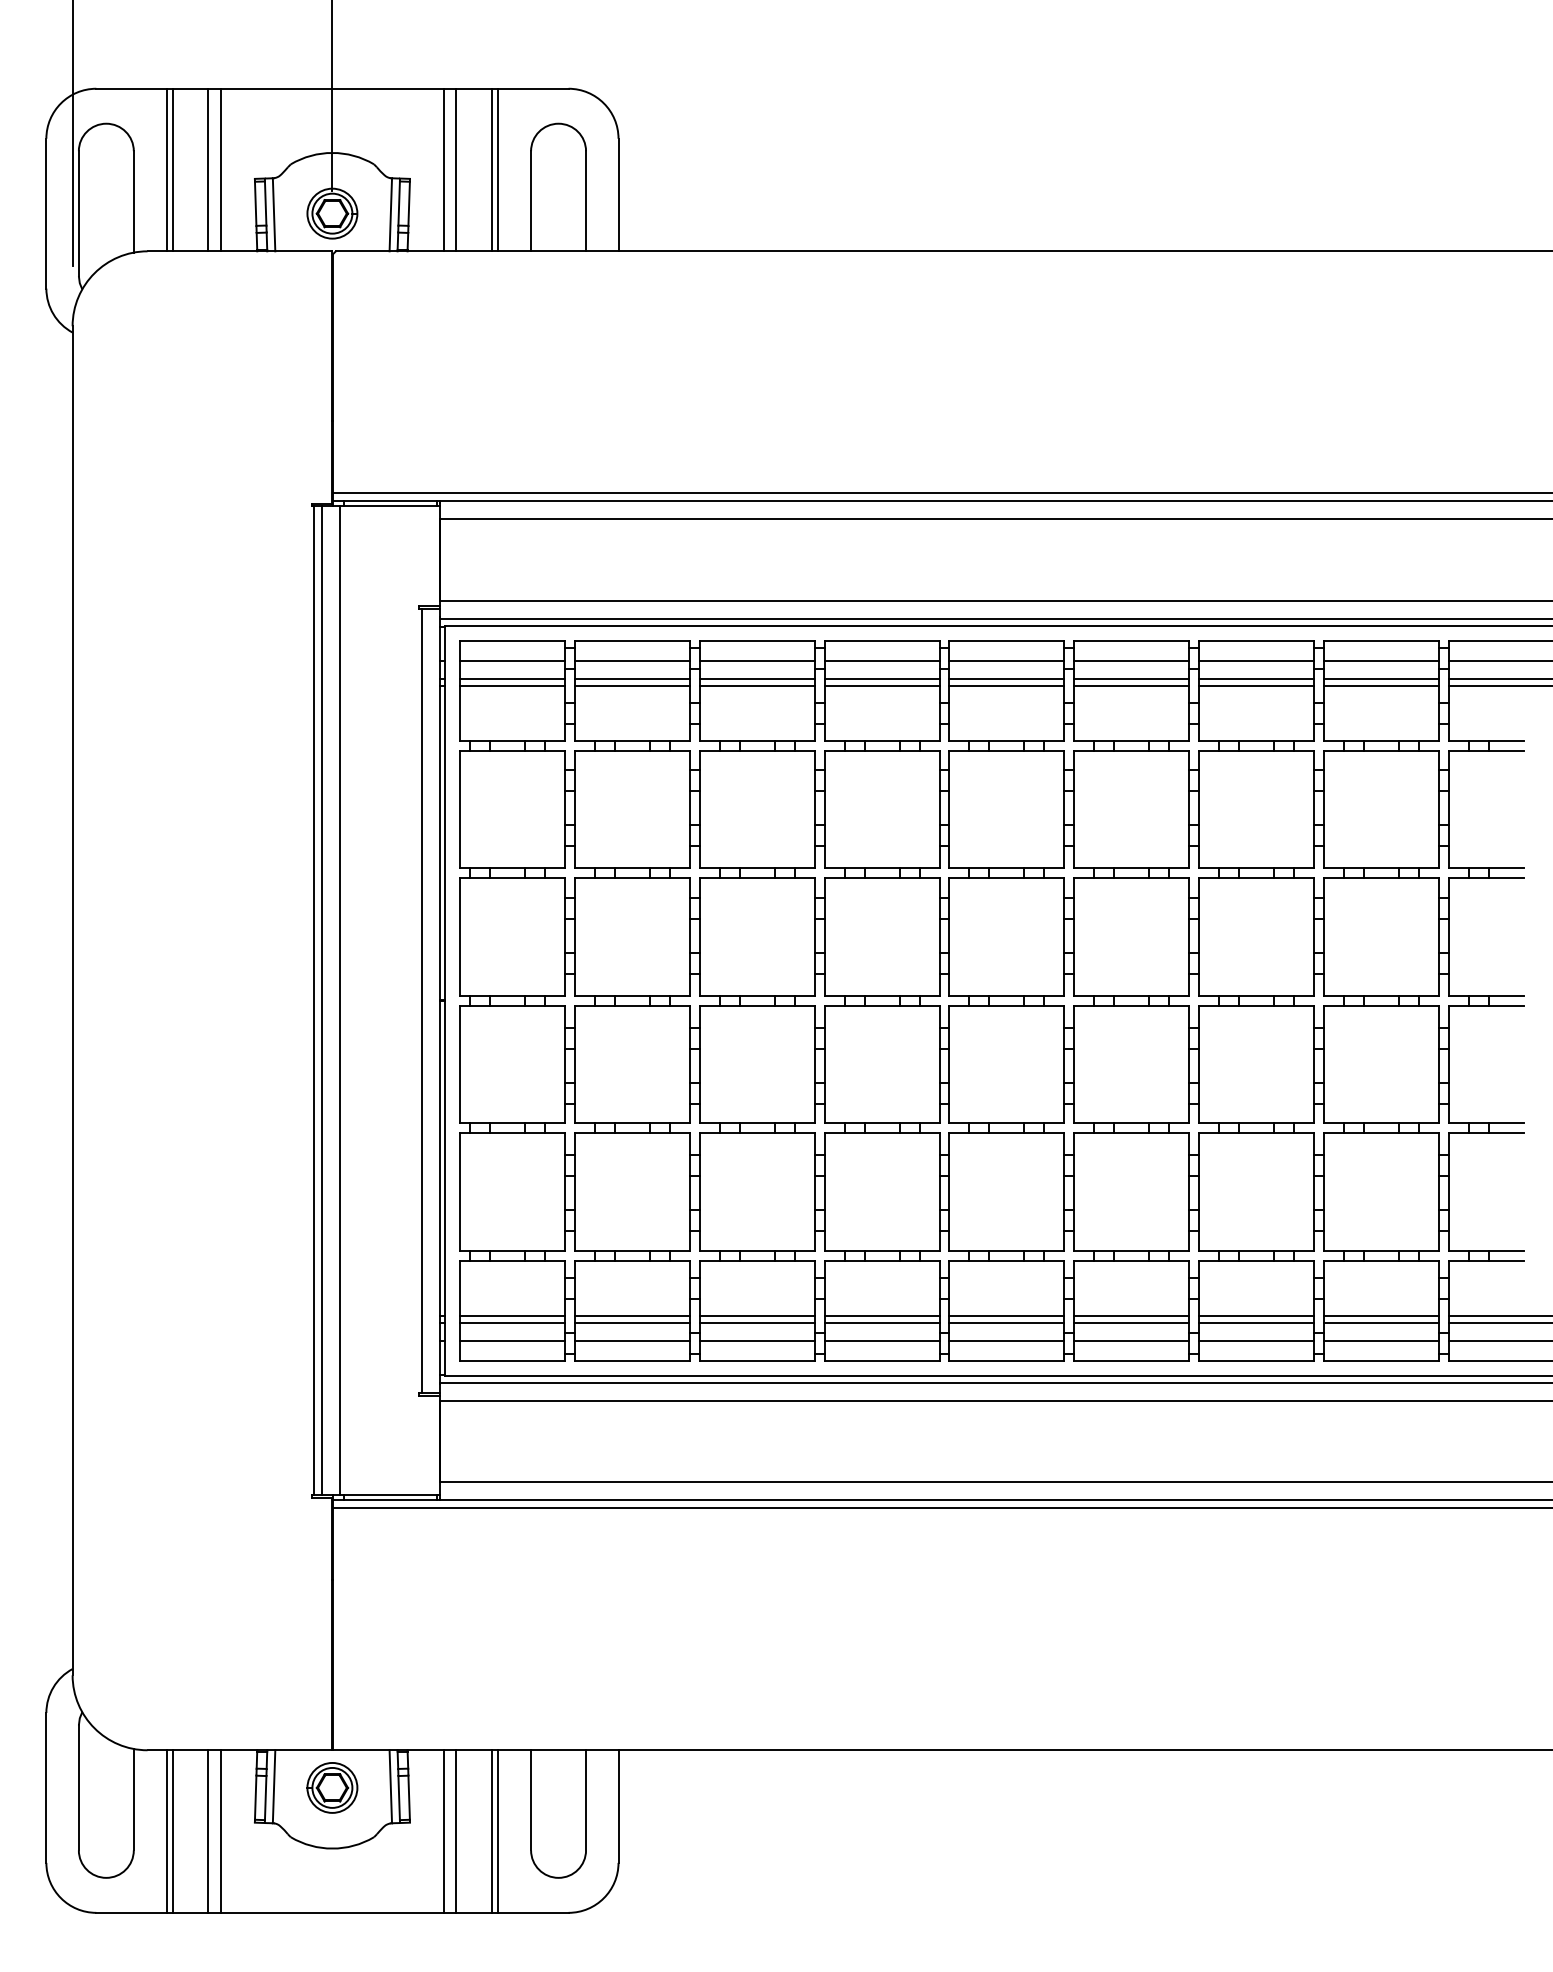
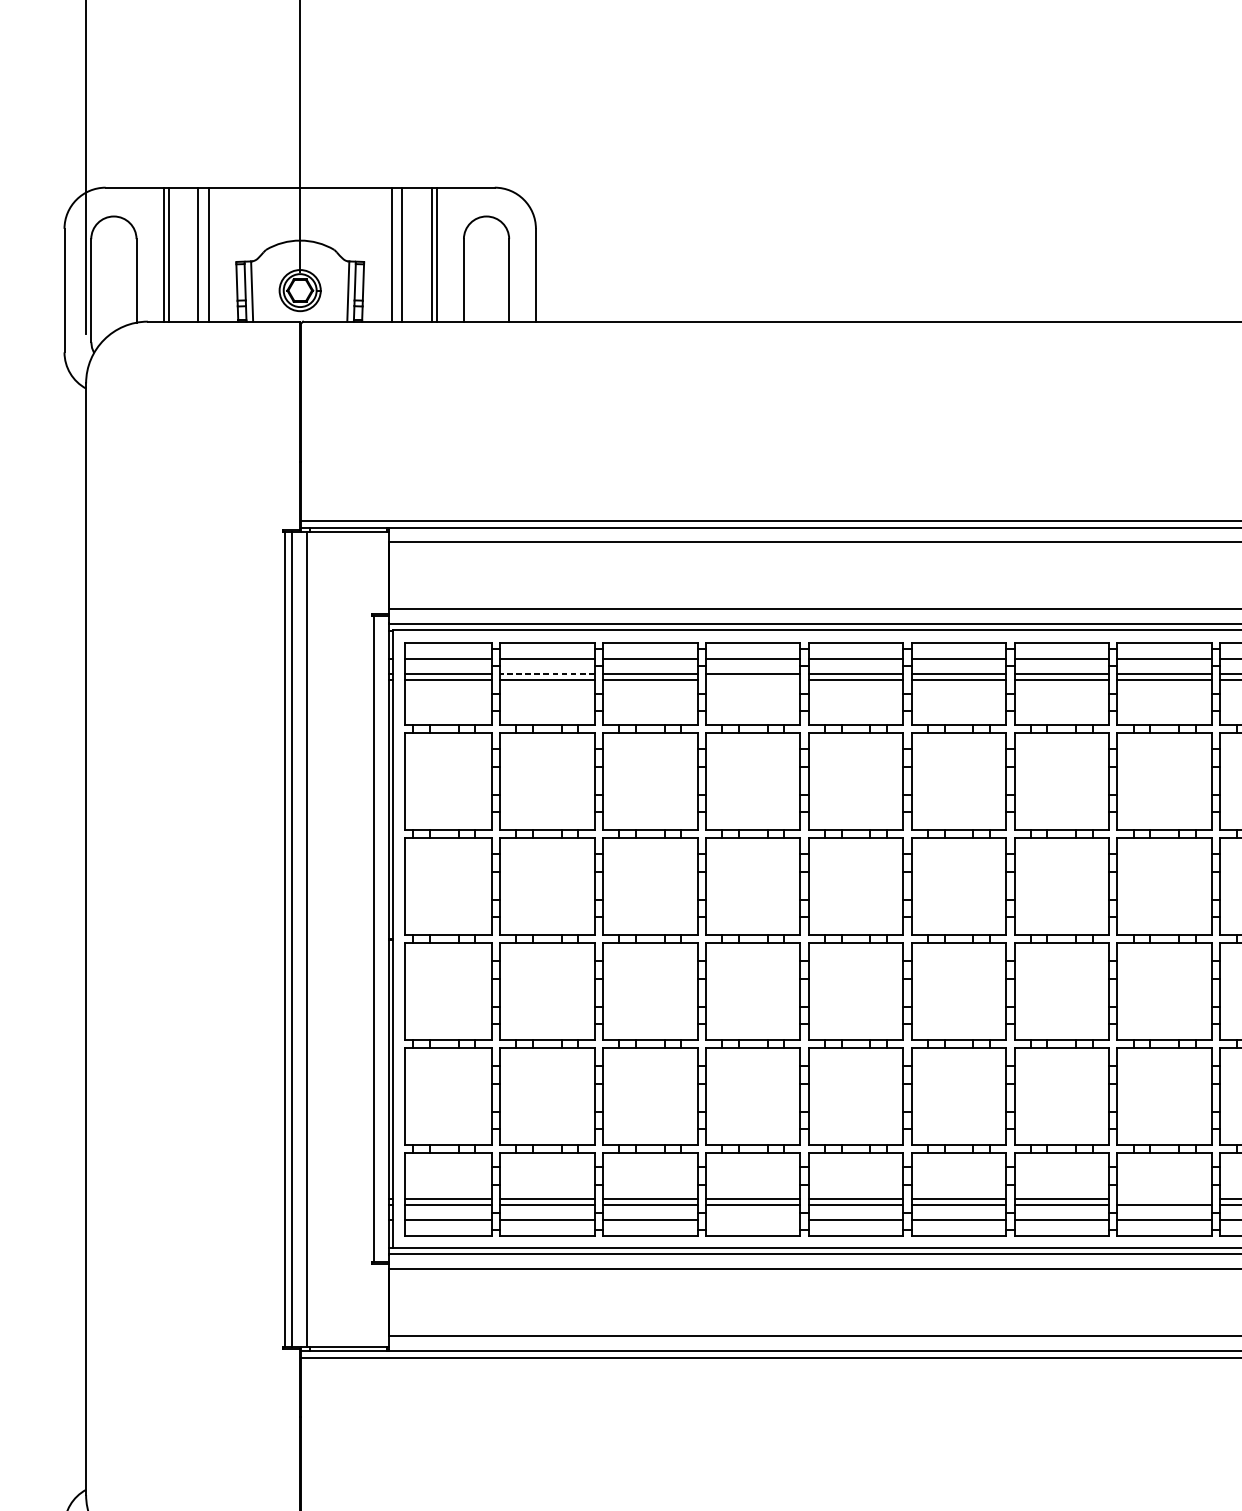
line: (631, 678) -> (546, 673), solid -> dashed
line: (881, 685) -> (752, 679), removed
line: (1381, 1315) -> (1164, 1198), removed
line: (881, 1341) -> (752, 1219), removed

